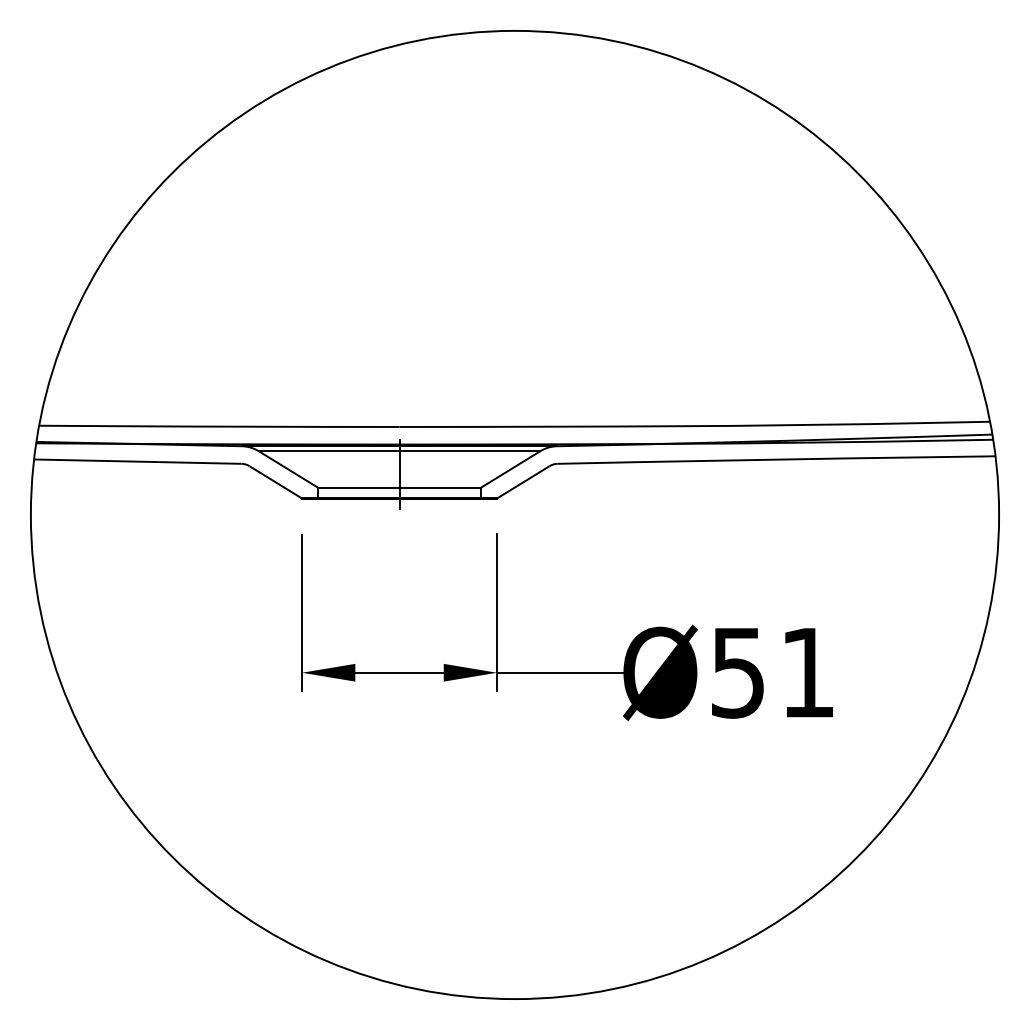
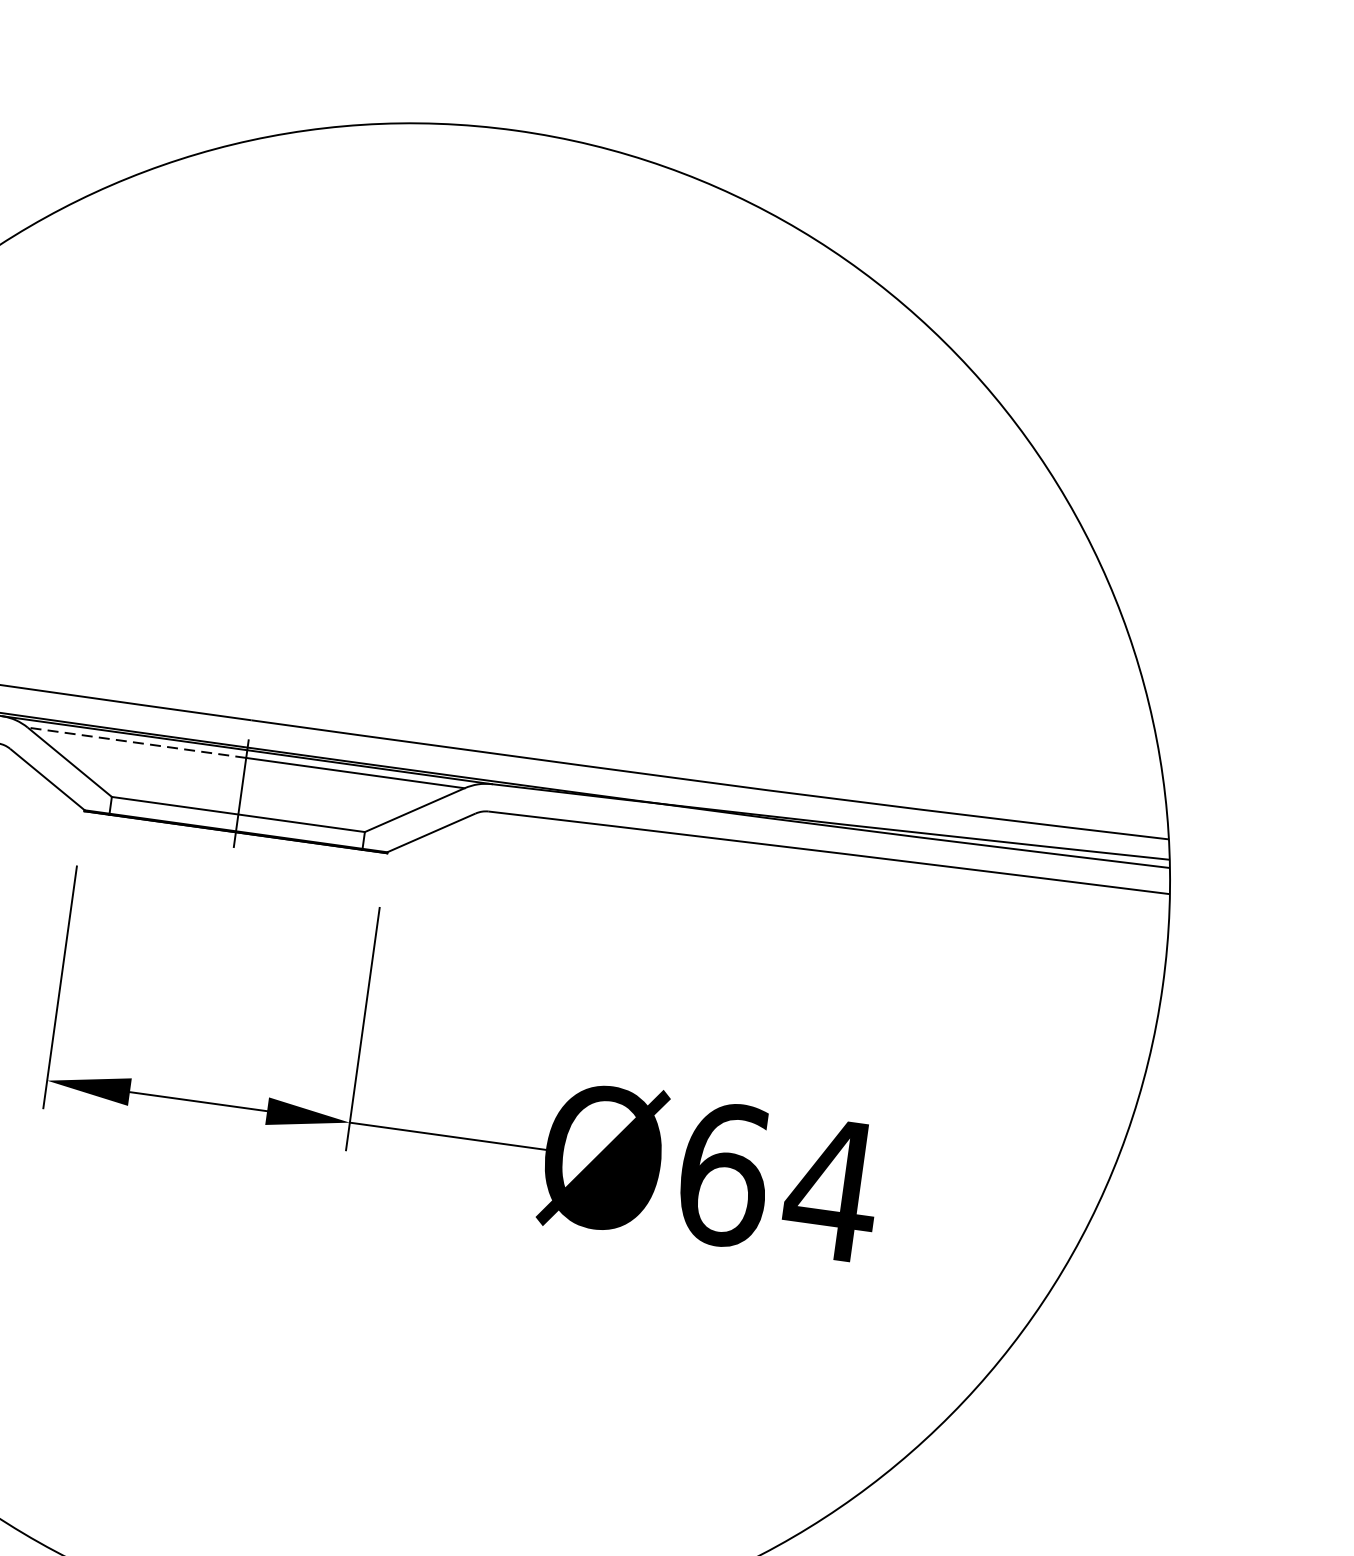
line: (328, 451) -> (135, 743), solid -> dashed
text: (773, 672) -> (778, 1181), Ø51 -> Ø64

